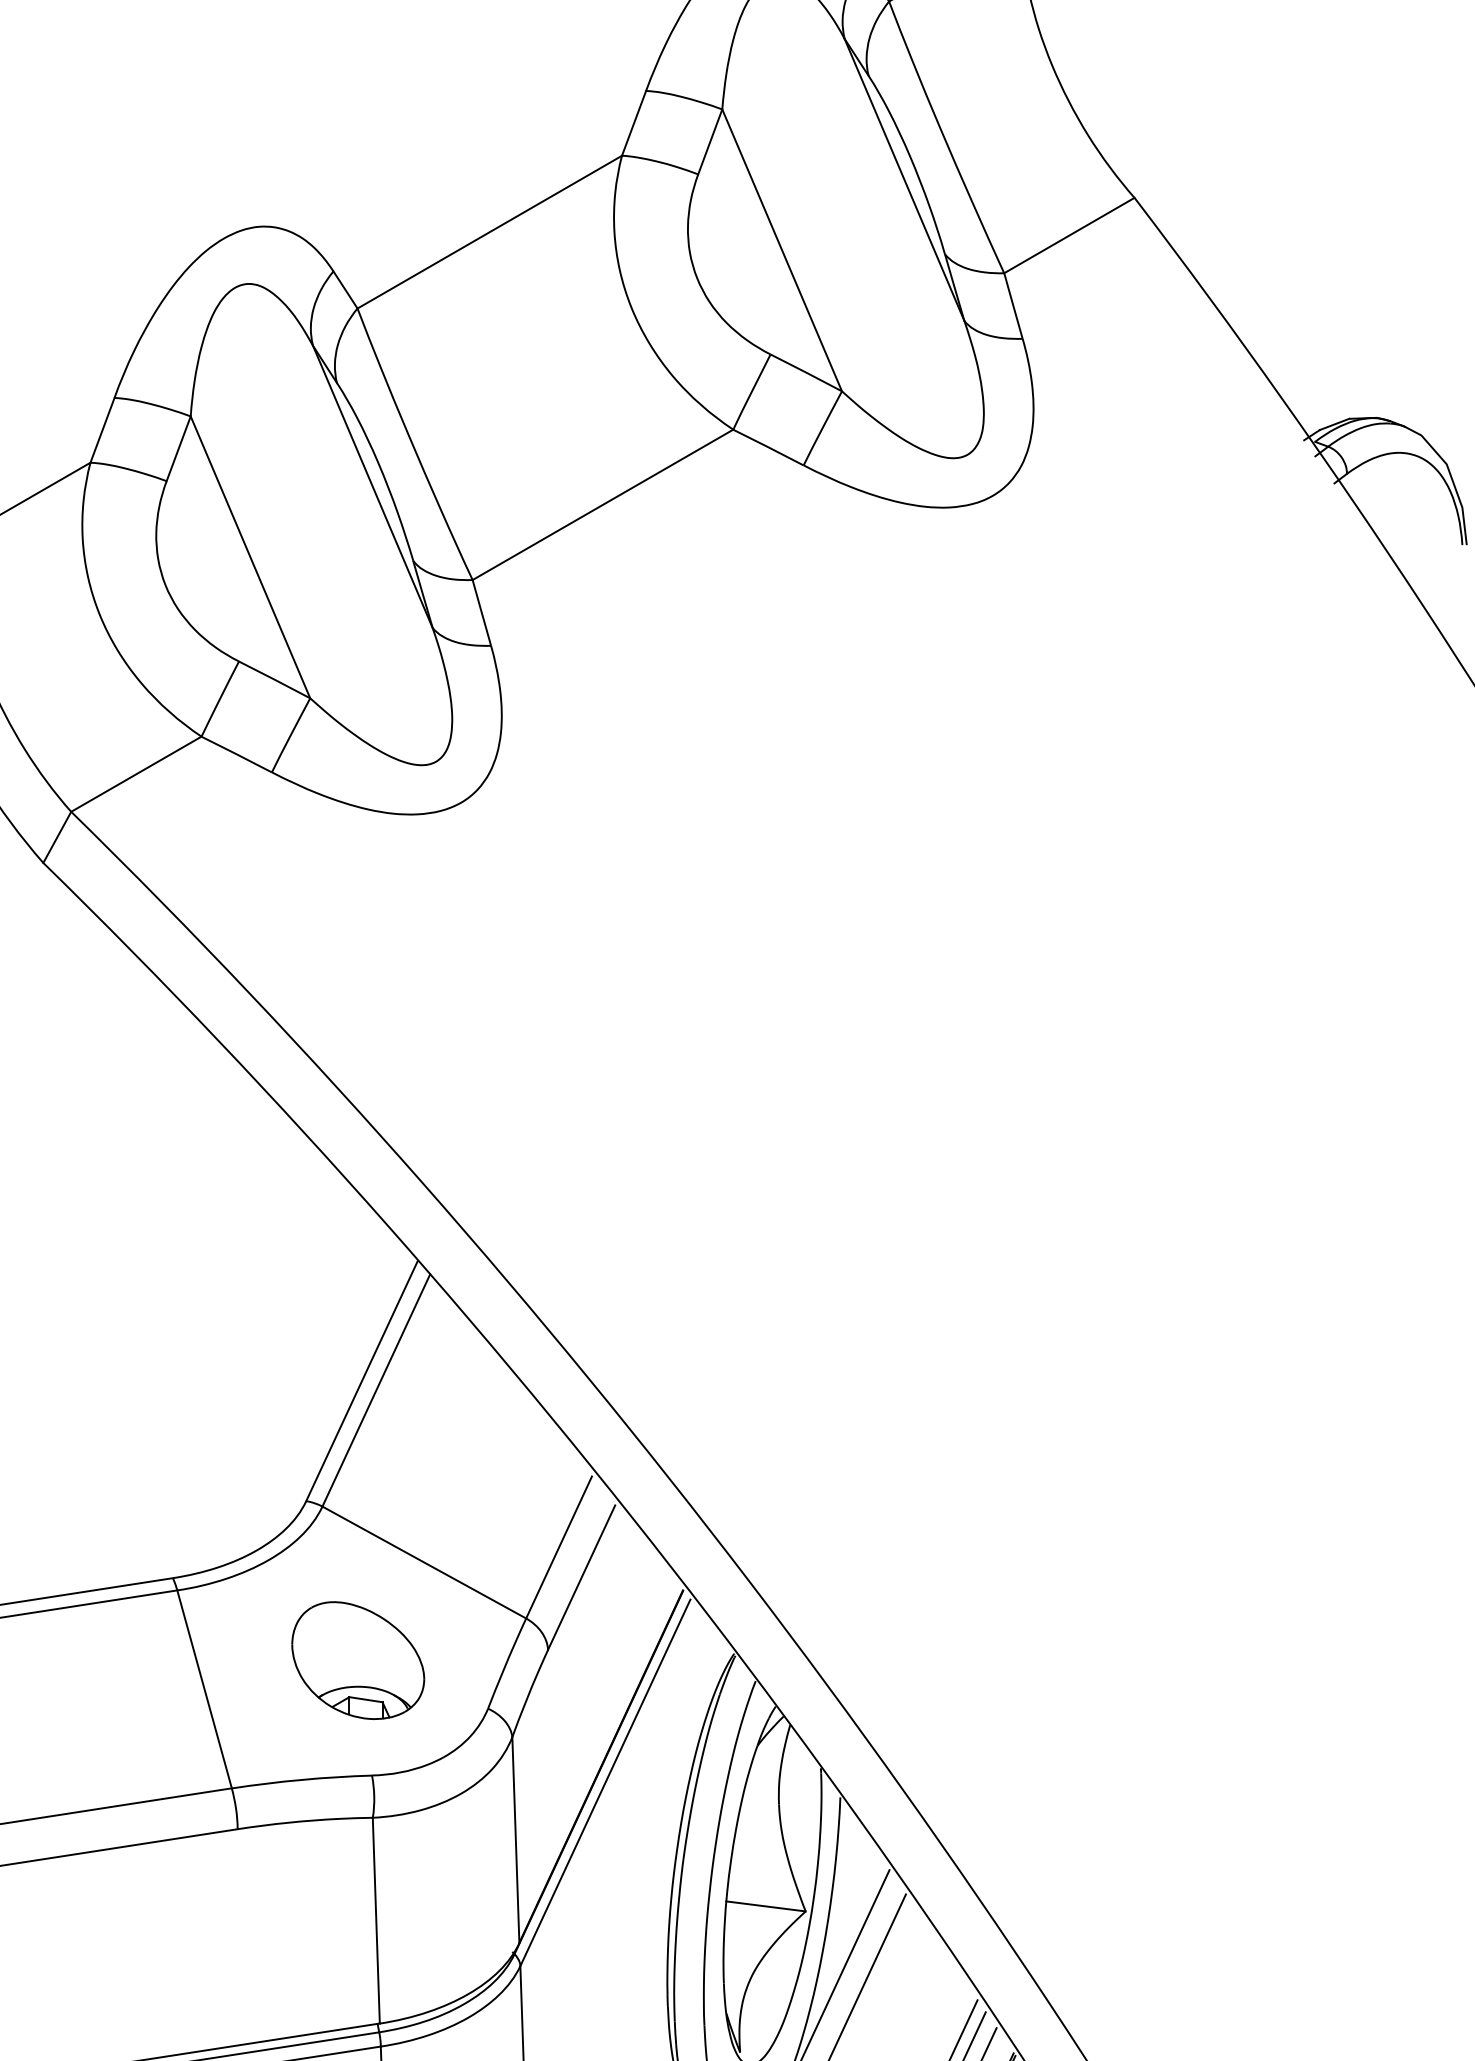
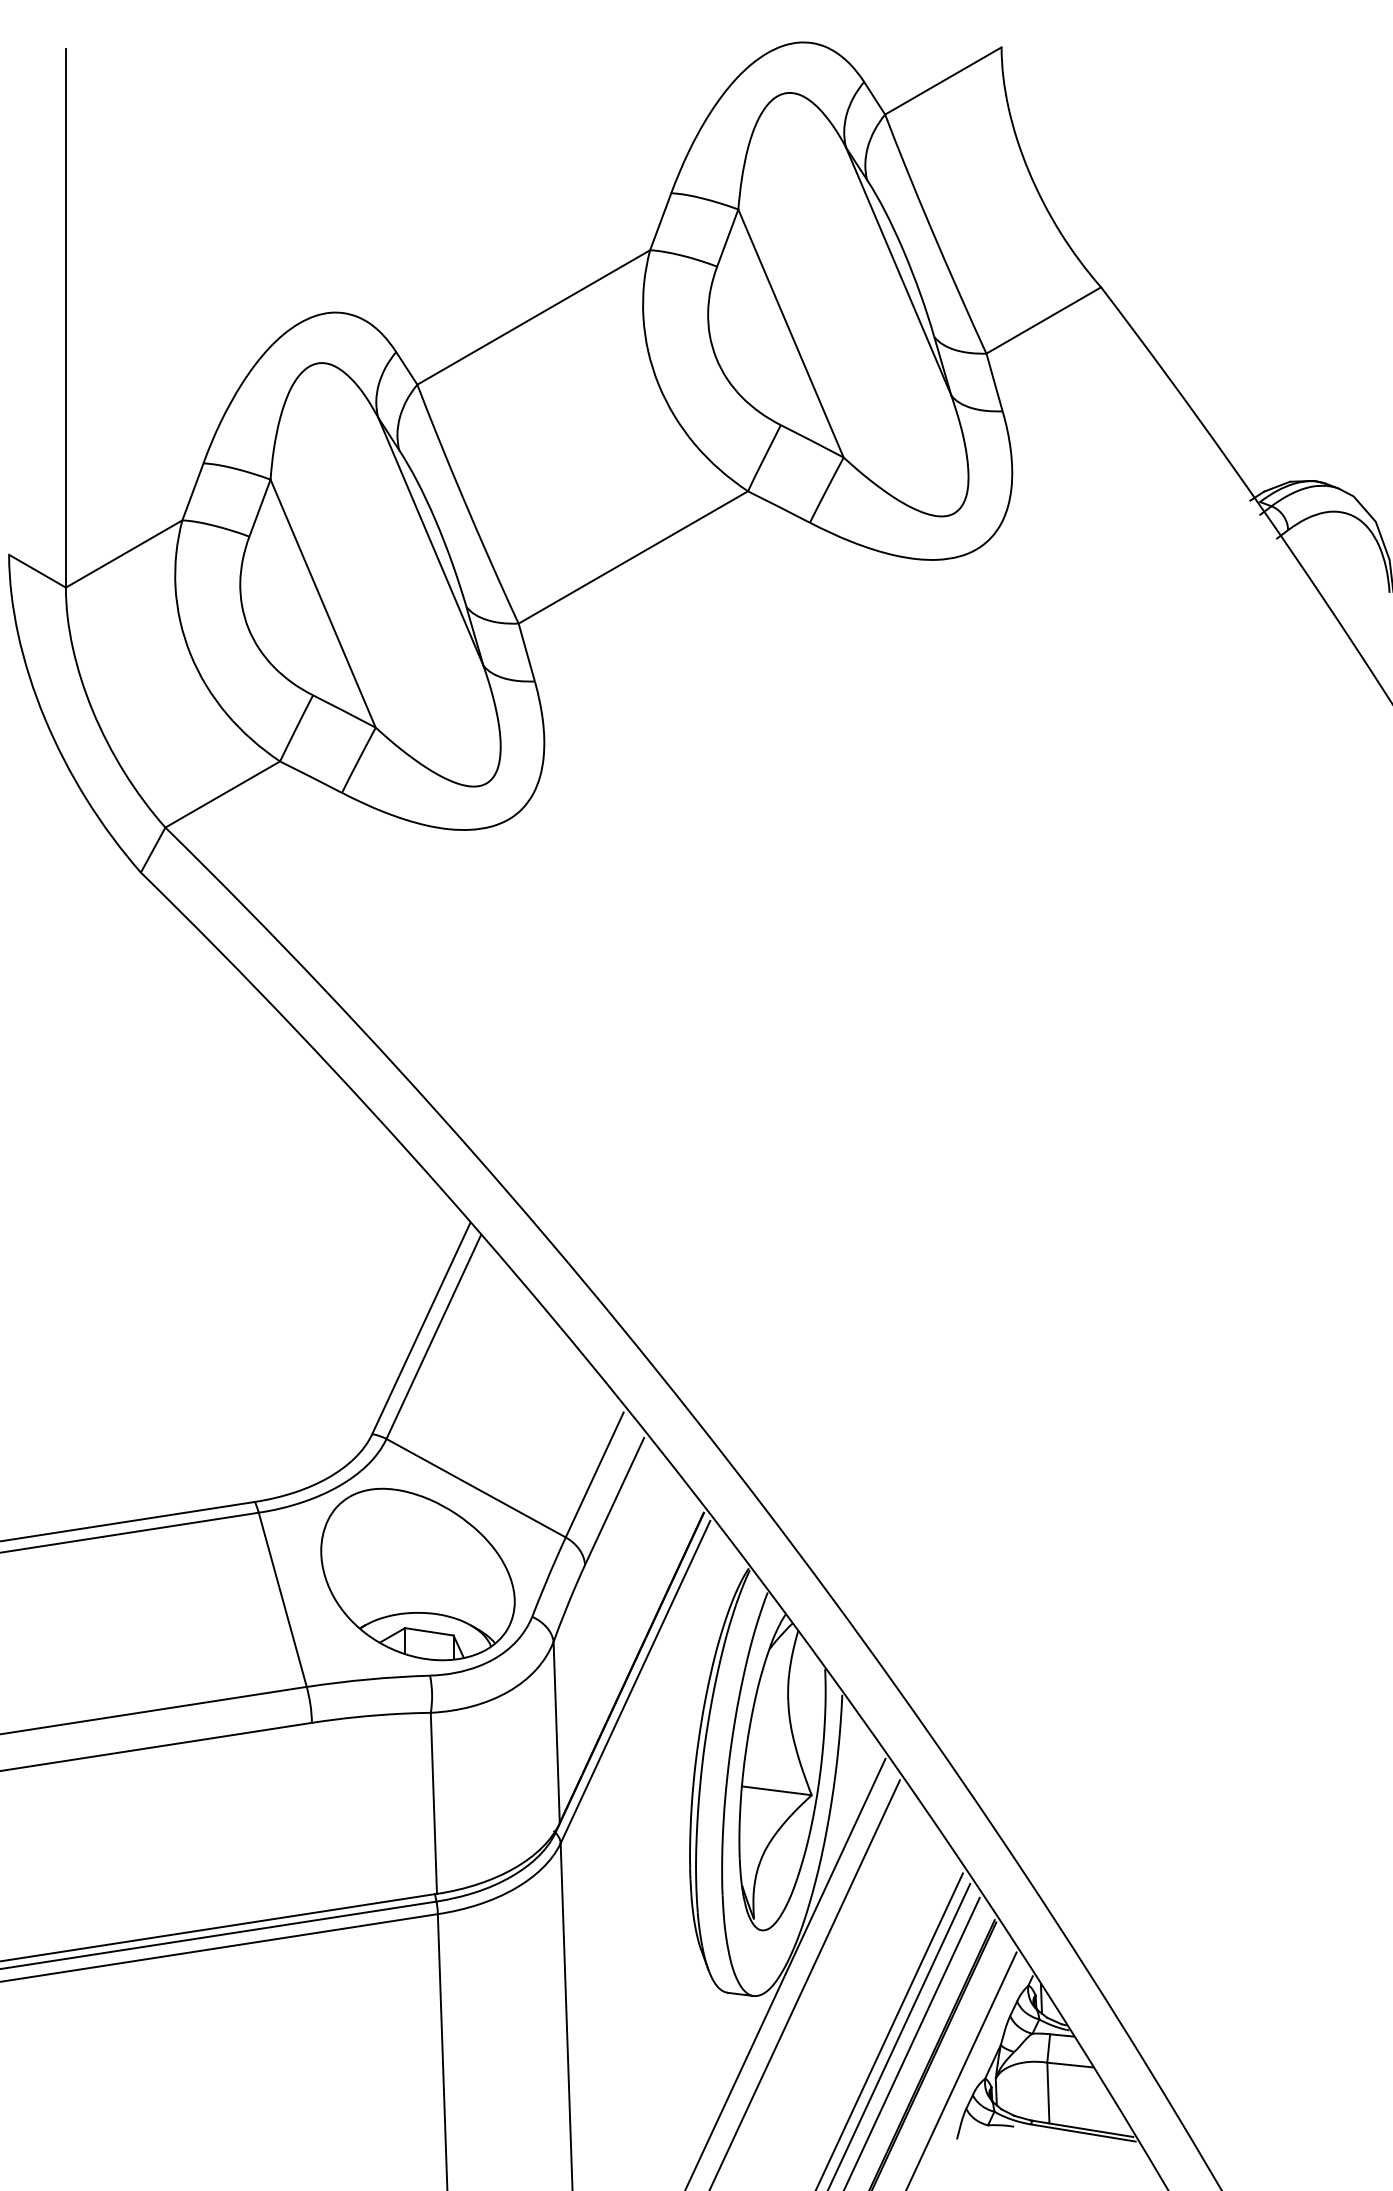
part: (357, 1660) -> (417, 1574), size x1.67

